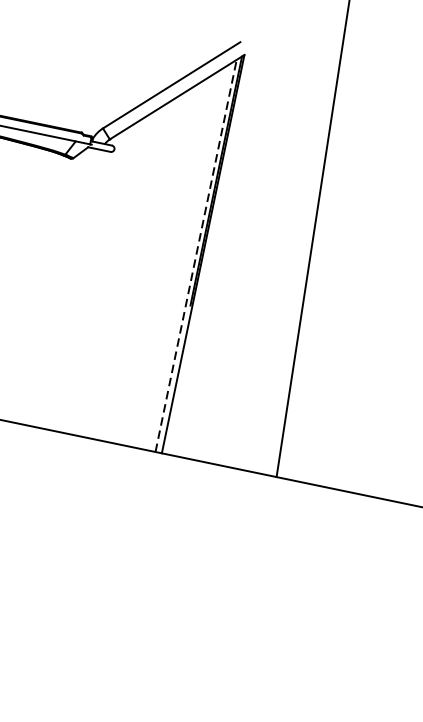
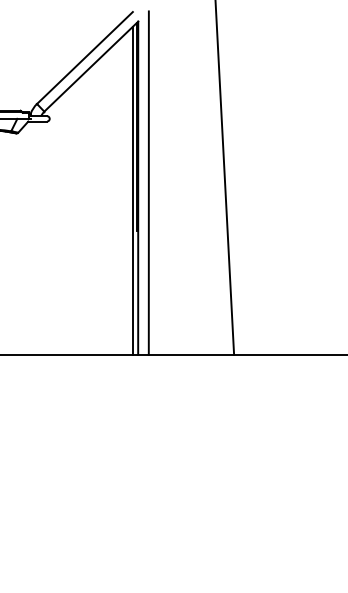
line: (216, 249) -> (148, 182), added
line: (195, 255) -> (132, 190), dashed -> solid

